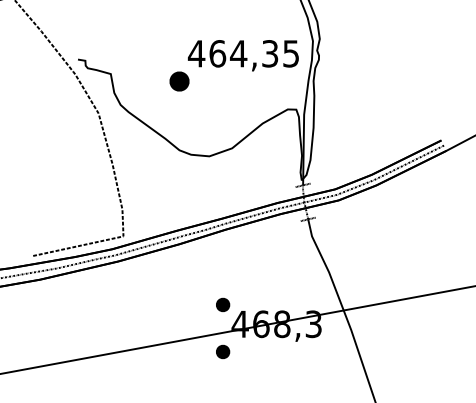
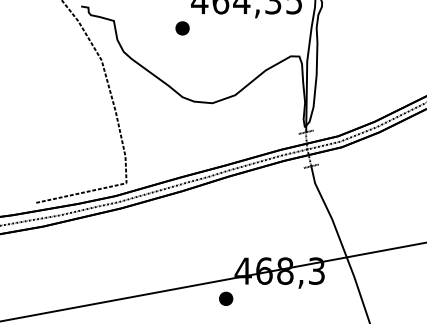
part: (179, 81) -> (182, 28), size x0.71
part: (223, 304) -> (226, 251), removed

